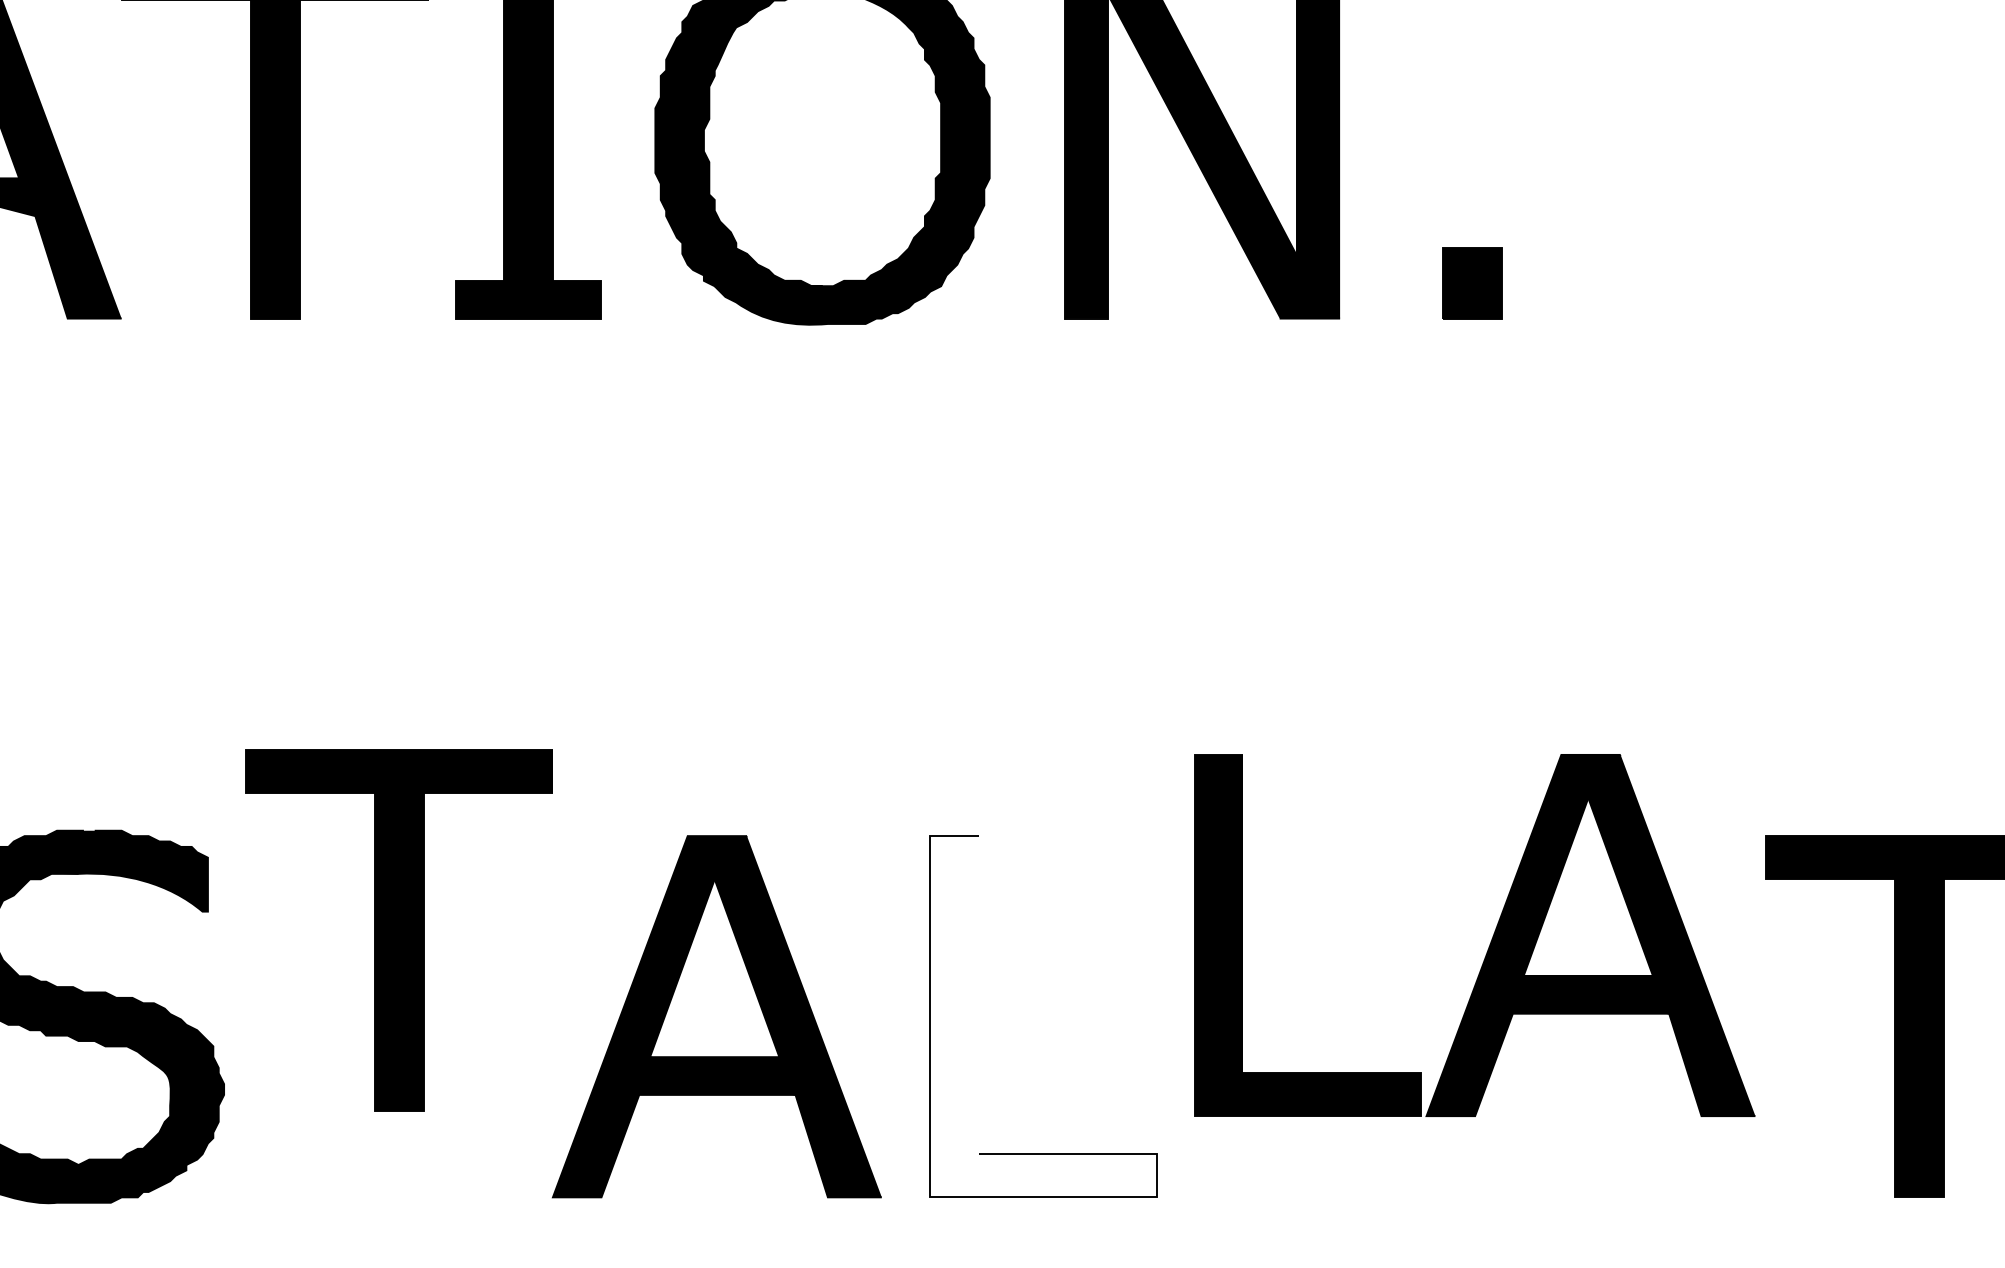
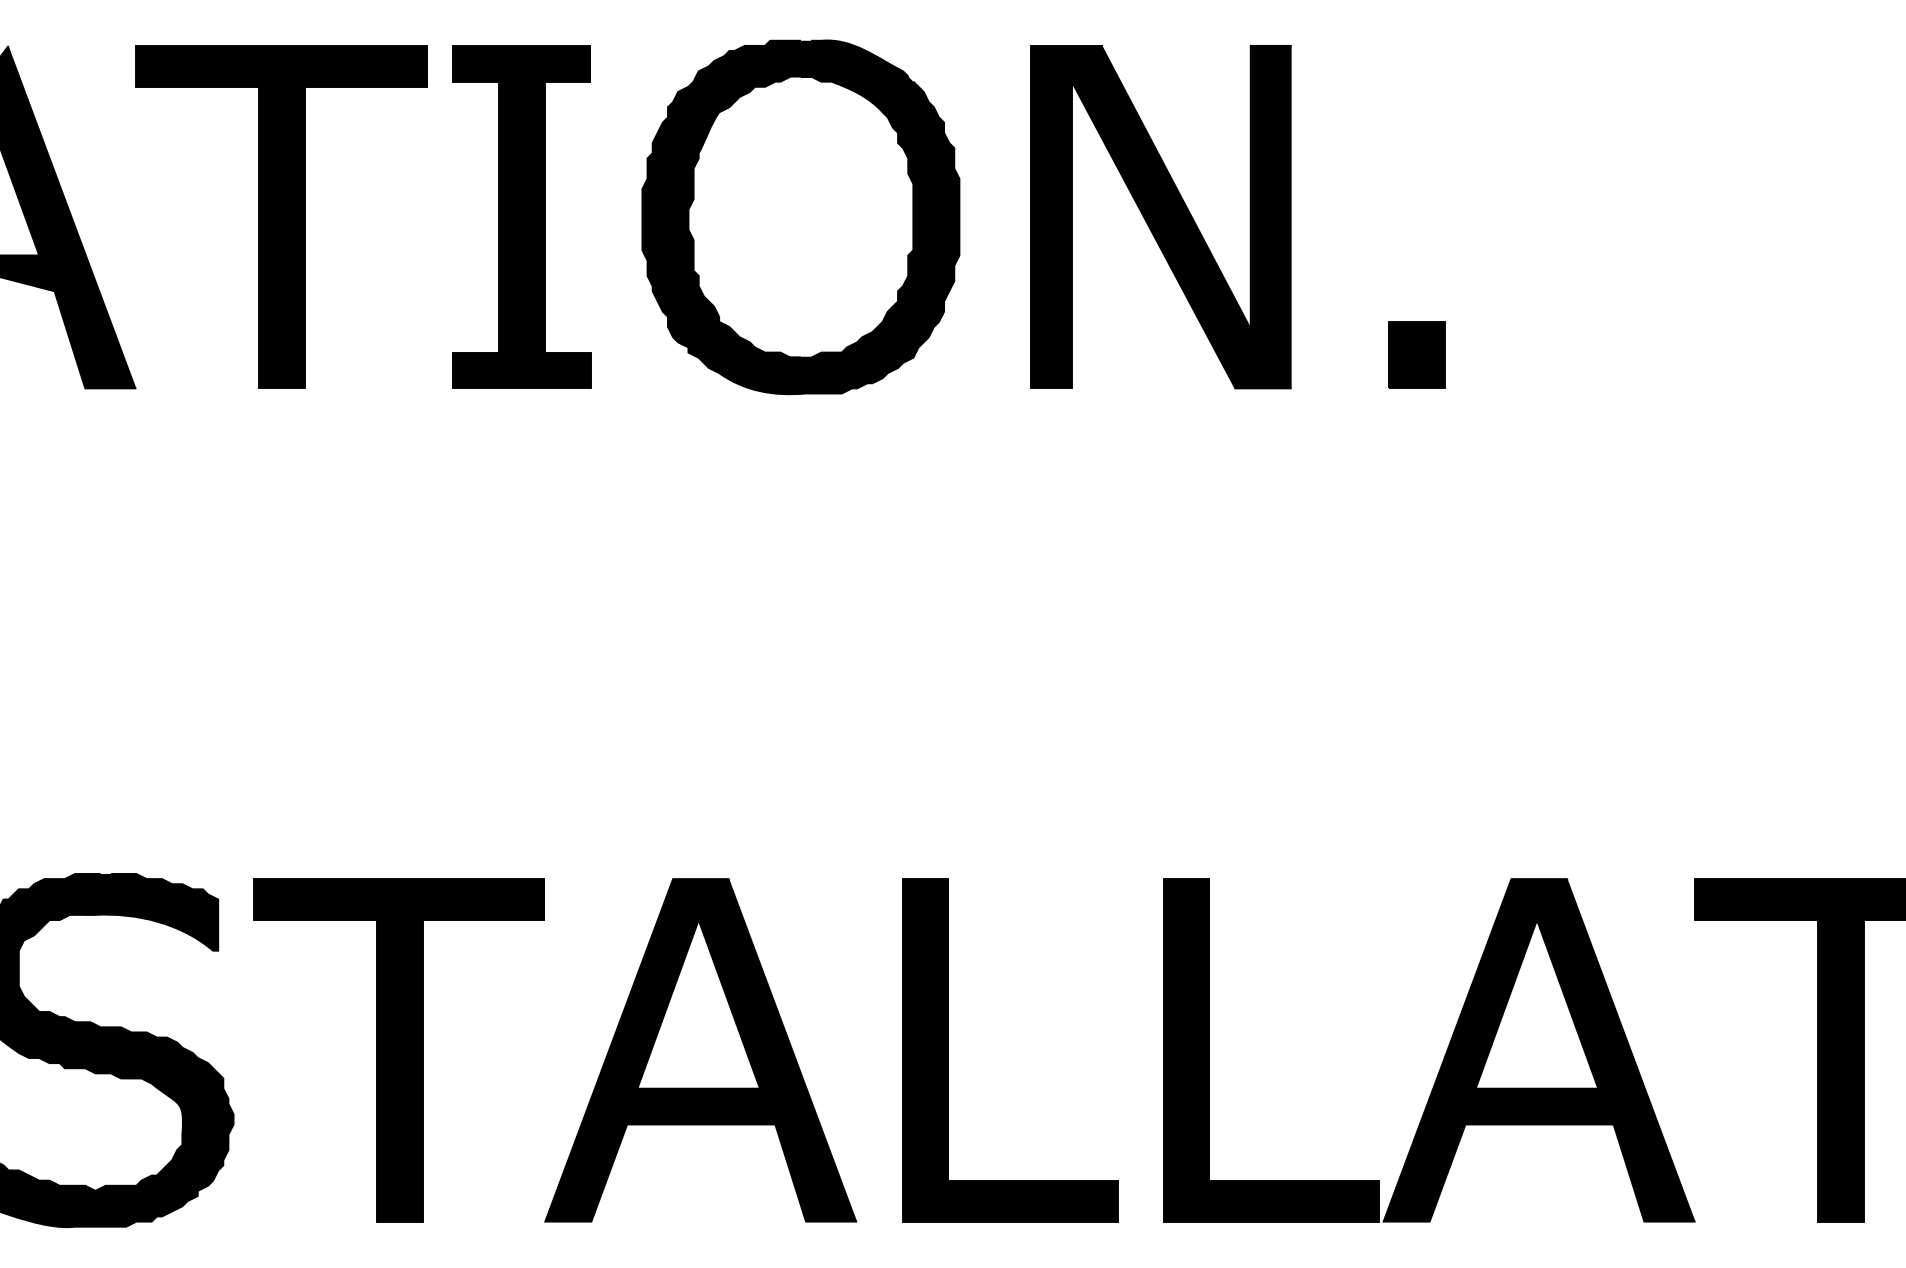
part: (398, 930) -> (398, 1050), moved
part: (1489, 943) -> (1443, 1057), moved
fill: (1043, 1016) -> (1010, 1050), added

